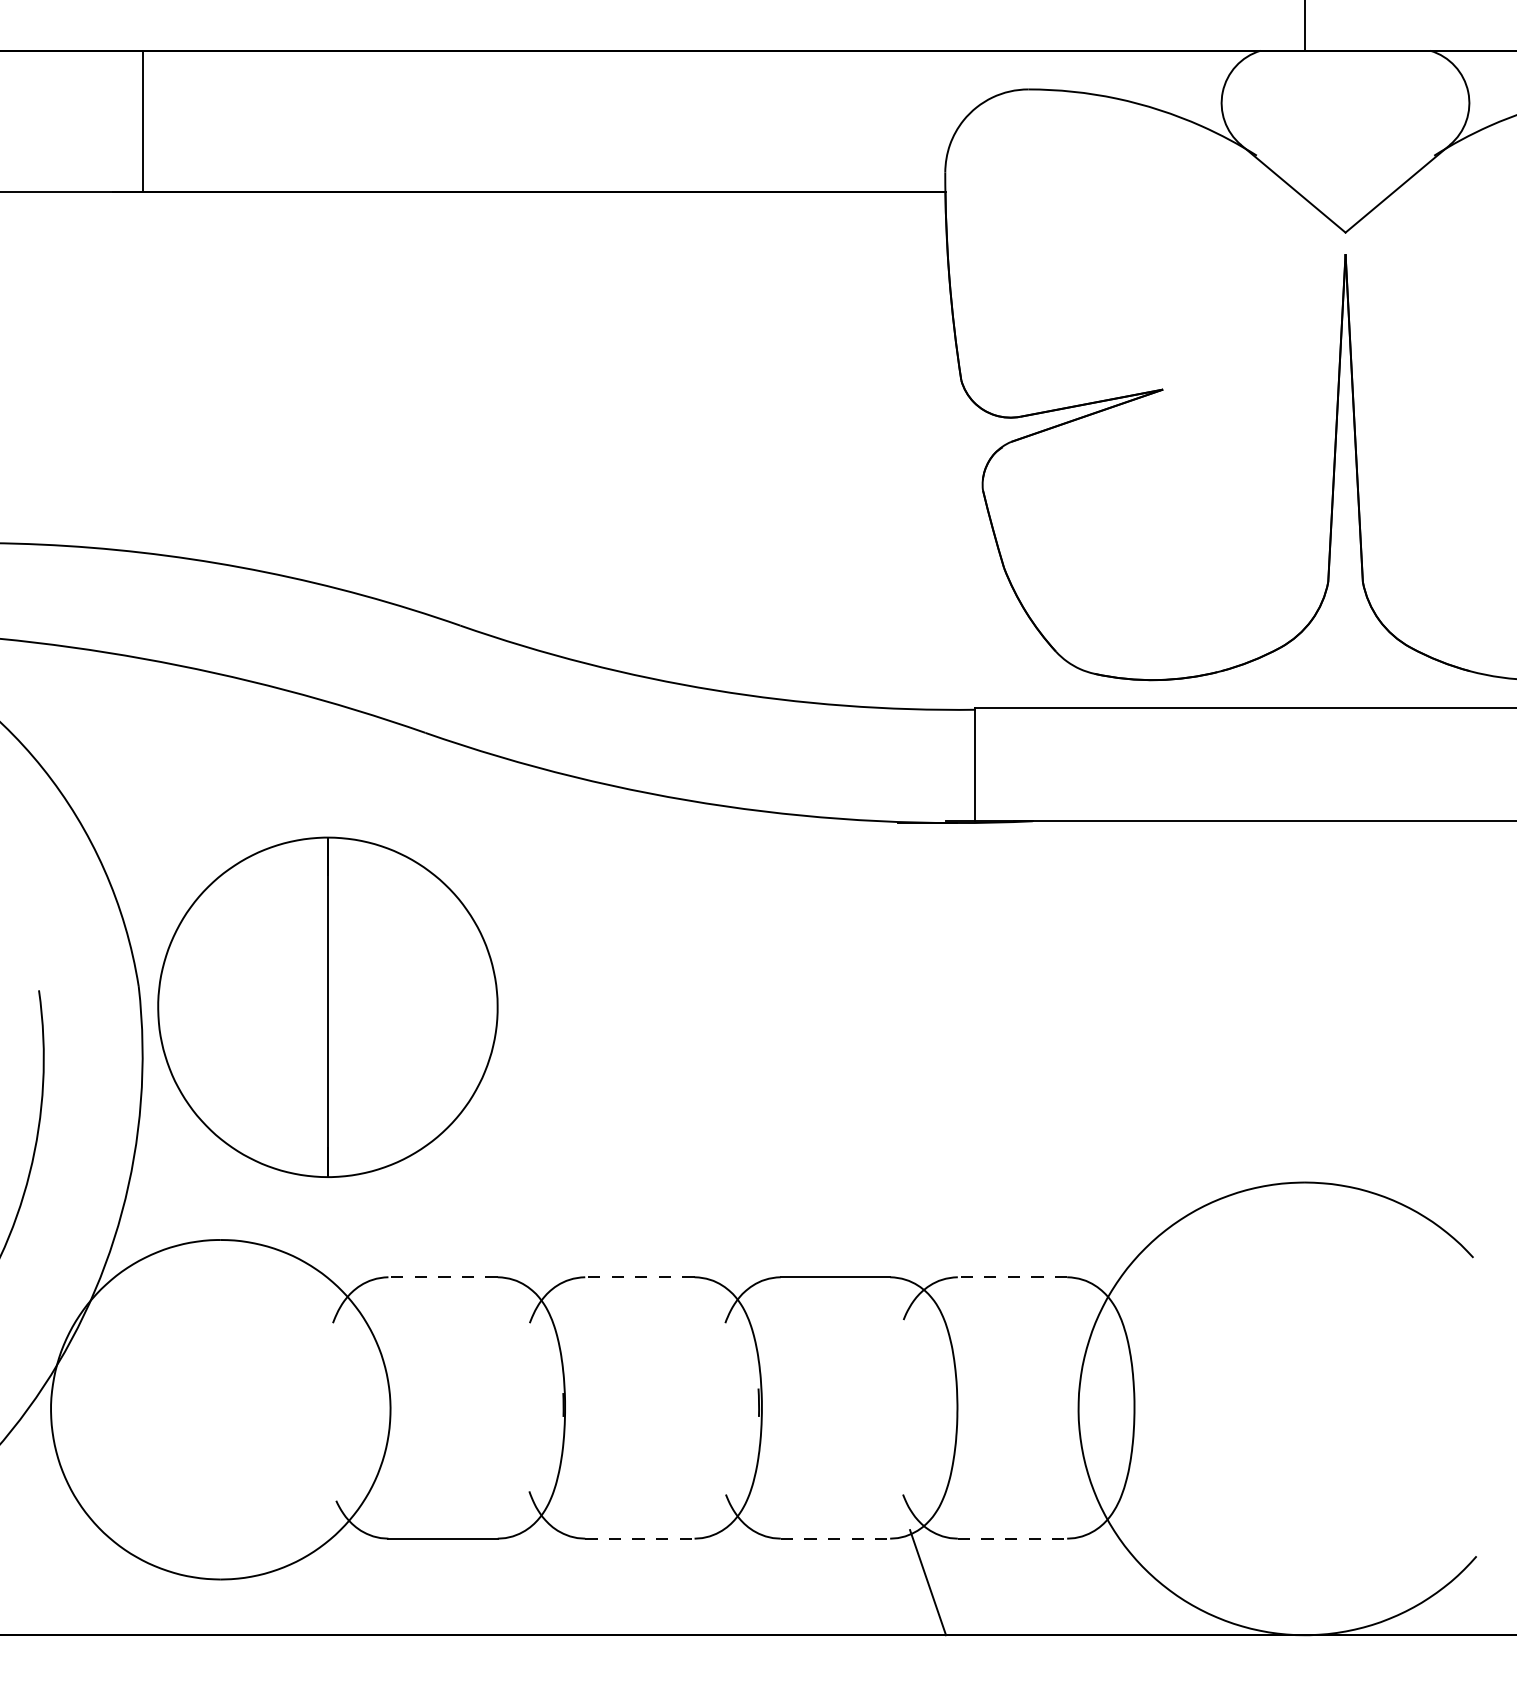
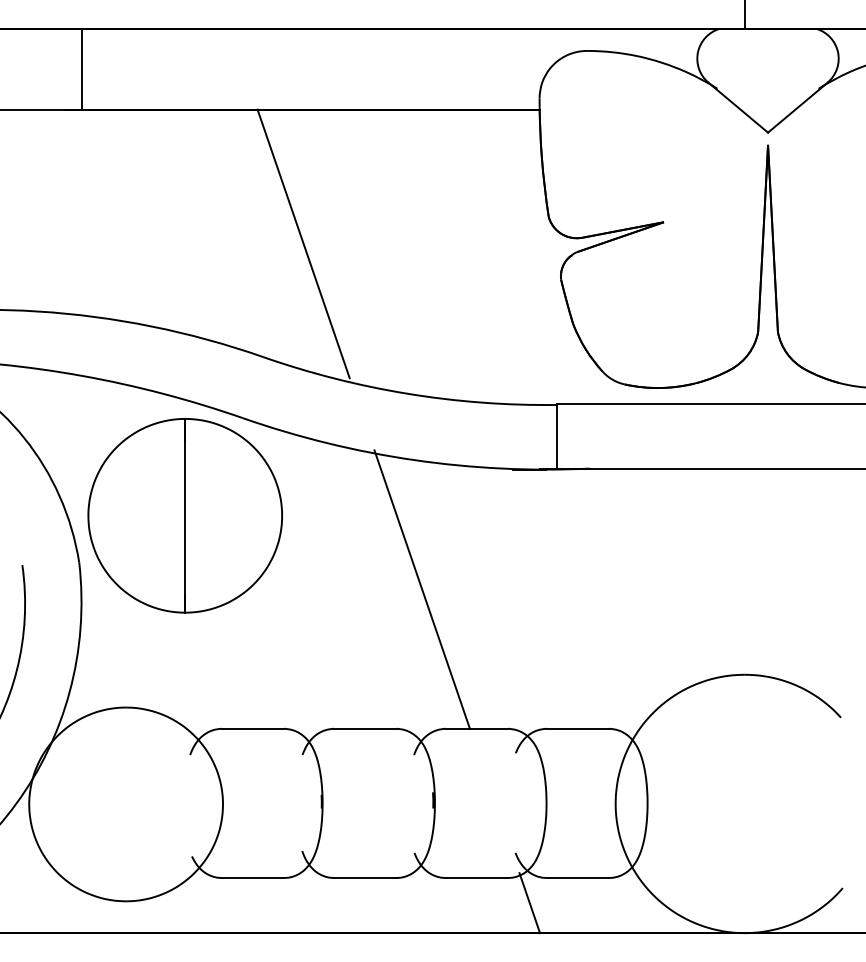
line: (531, 426) -> (303, 243), added
part: (326, 1006) -> (184, 515), moved
line: (738, 1033) -> (421, 589), added
line: (442, 1276) -> (252, 728), dashed -> solid
line: (638, 1276) -> (364, 728), dashed -> solid
line: (1011, 1276) -> (577, 728), dashed -> solid
line: (640, 1539) -> (365, 878), dashed -> solid
line: (836, 1539) -> (477, 878), dashed -> solid
line: (1013, 1539) -> (578, 878), dashed -> solid

